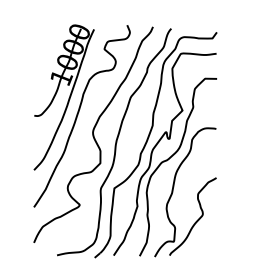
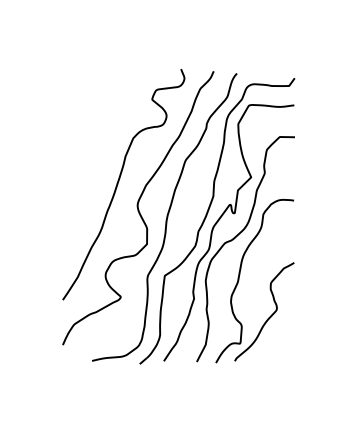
part: (68, 98) -> (106, 162), removed

